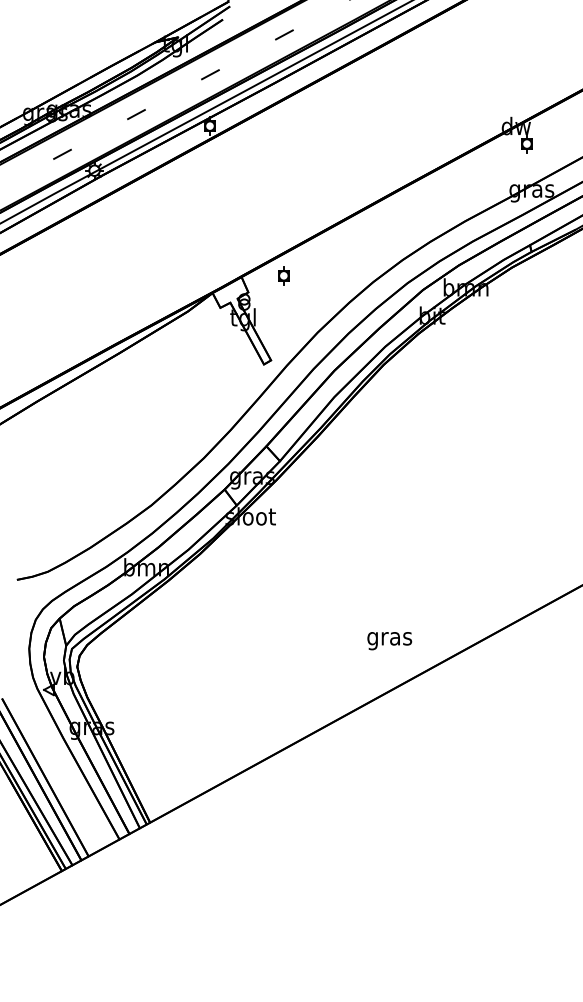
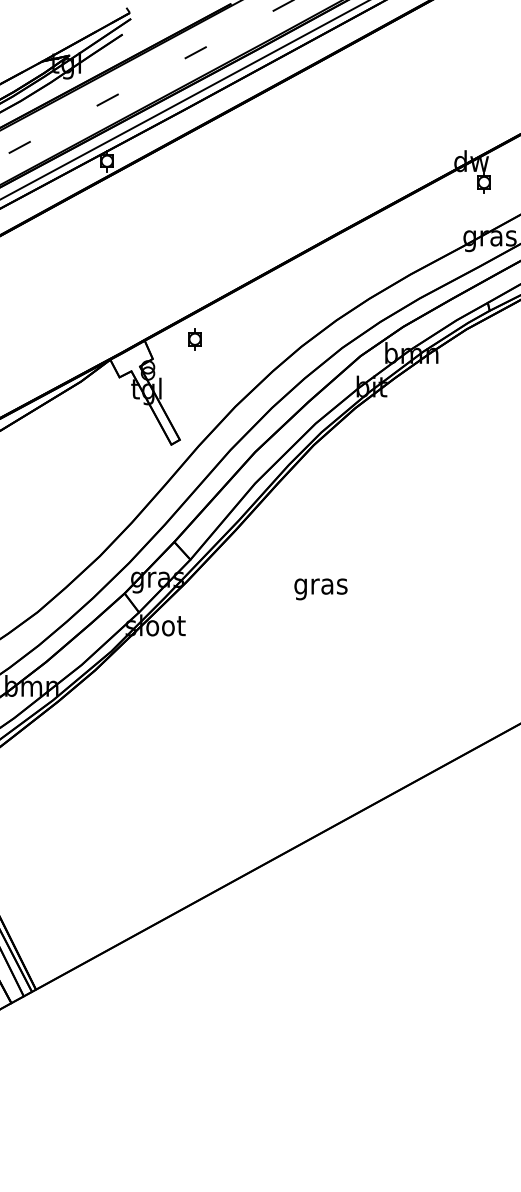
text: (389, 641) -> (320, 589), moved

